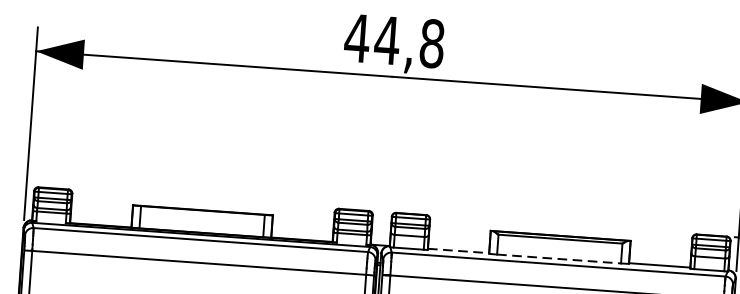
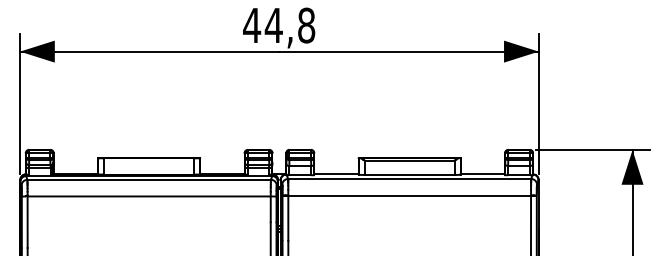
line: (458, 251) -> (336, 174), dashed -> solid
line: (560, 258) -> (410, 174), dashed -> solid

